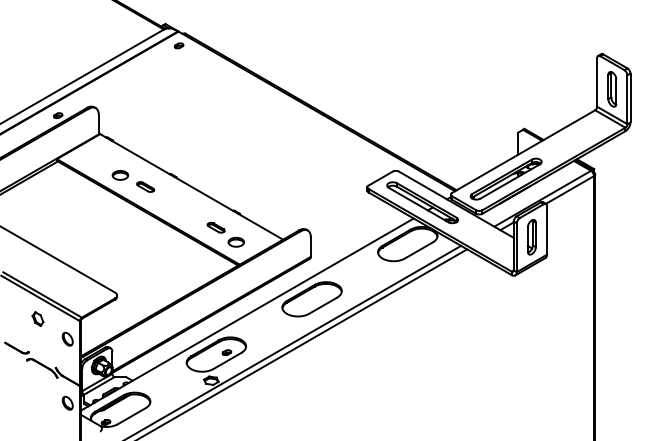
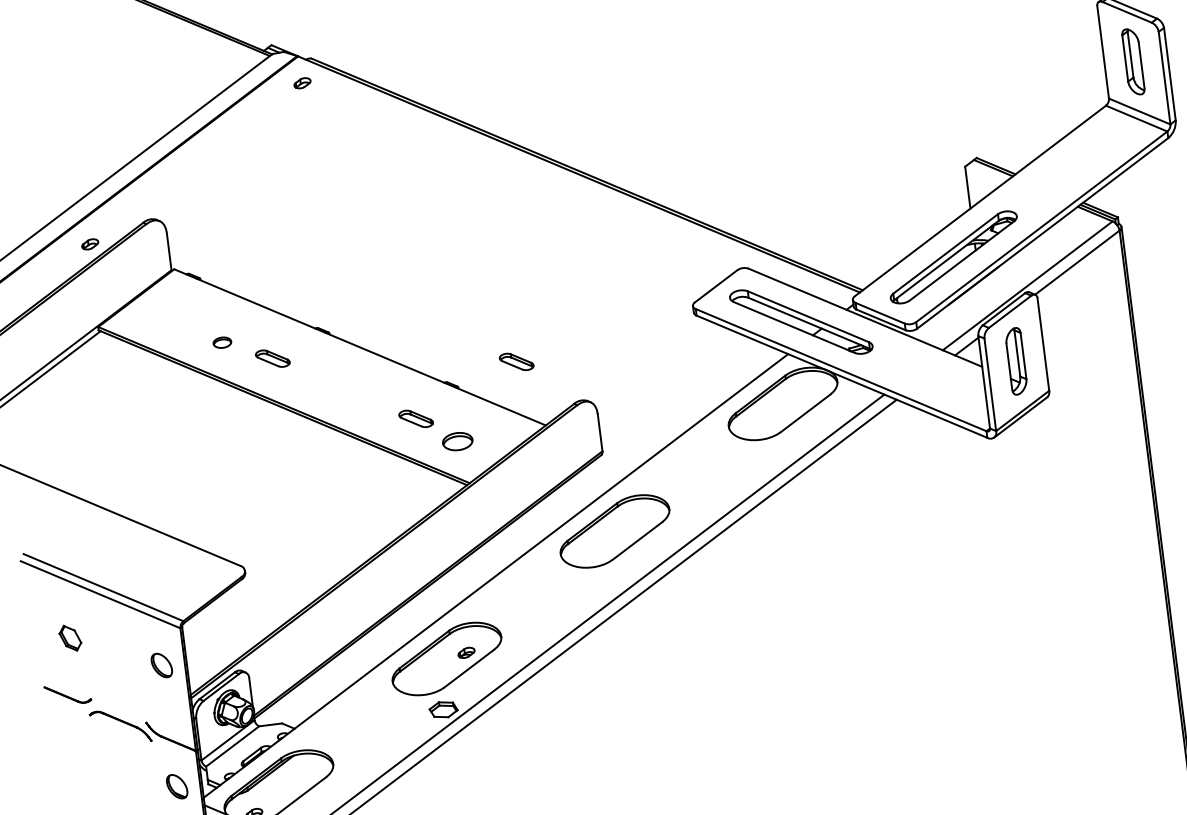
part: (120, 175) -> (222, 342), size x0.6
part: (271, 204) -> (515, 361), added
part: (37, 318) -> (69, 637), moved

